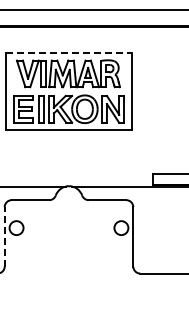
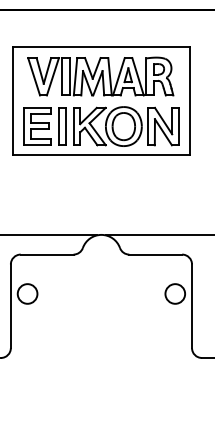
line: (69, 52) -> (102, 46), dashed -> solid
line: (4, 236) -> (10, 305), dashed -> solid

